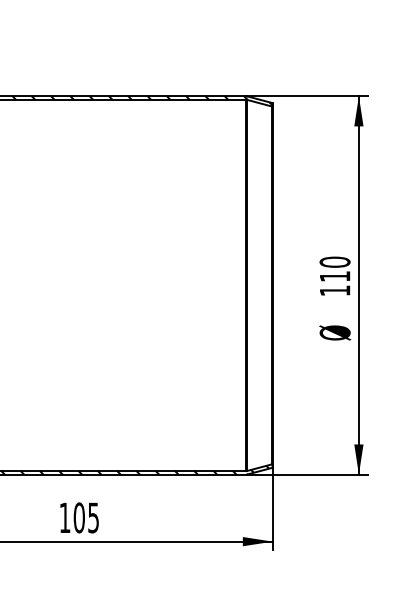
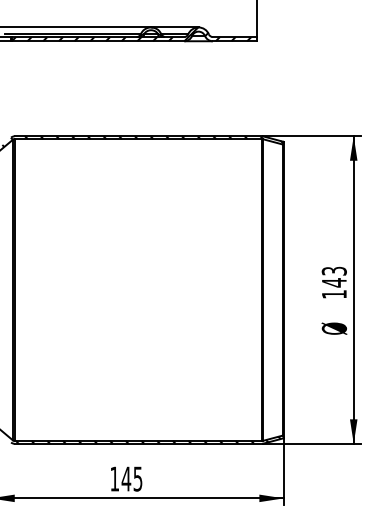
text: (334, 268) -> (333, 276), 110 -> 143
text: (79, 517) -> (126, 478), 105 -> 145

